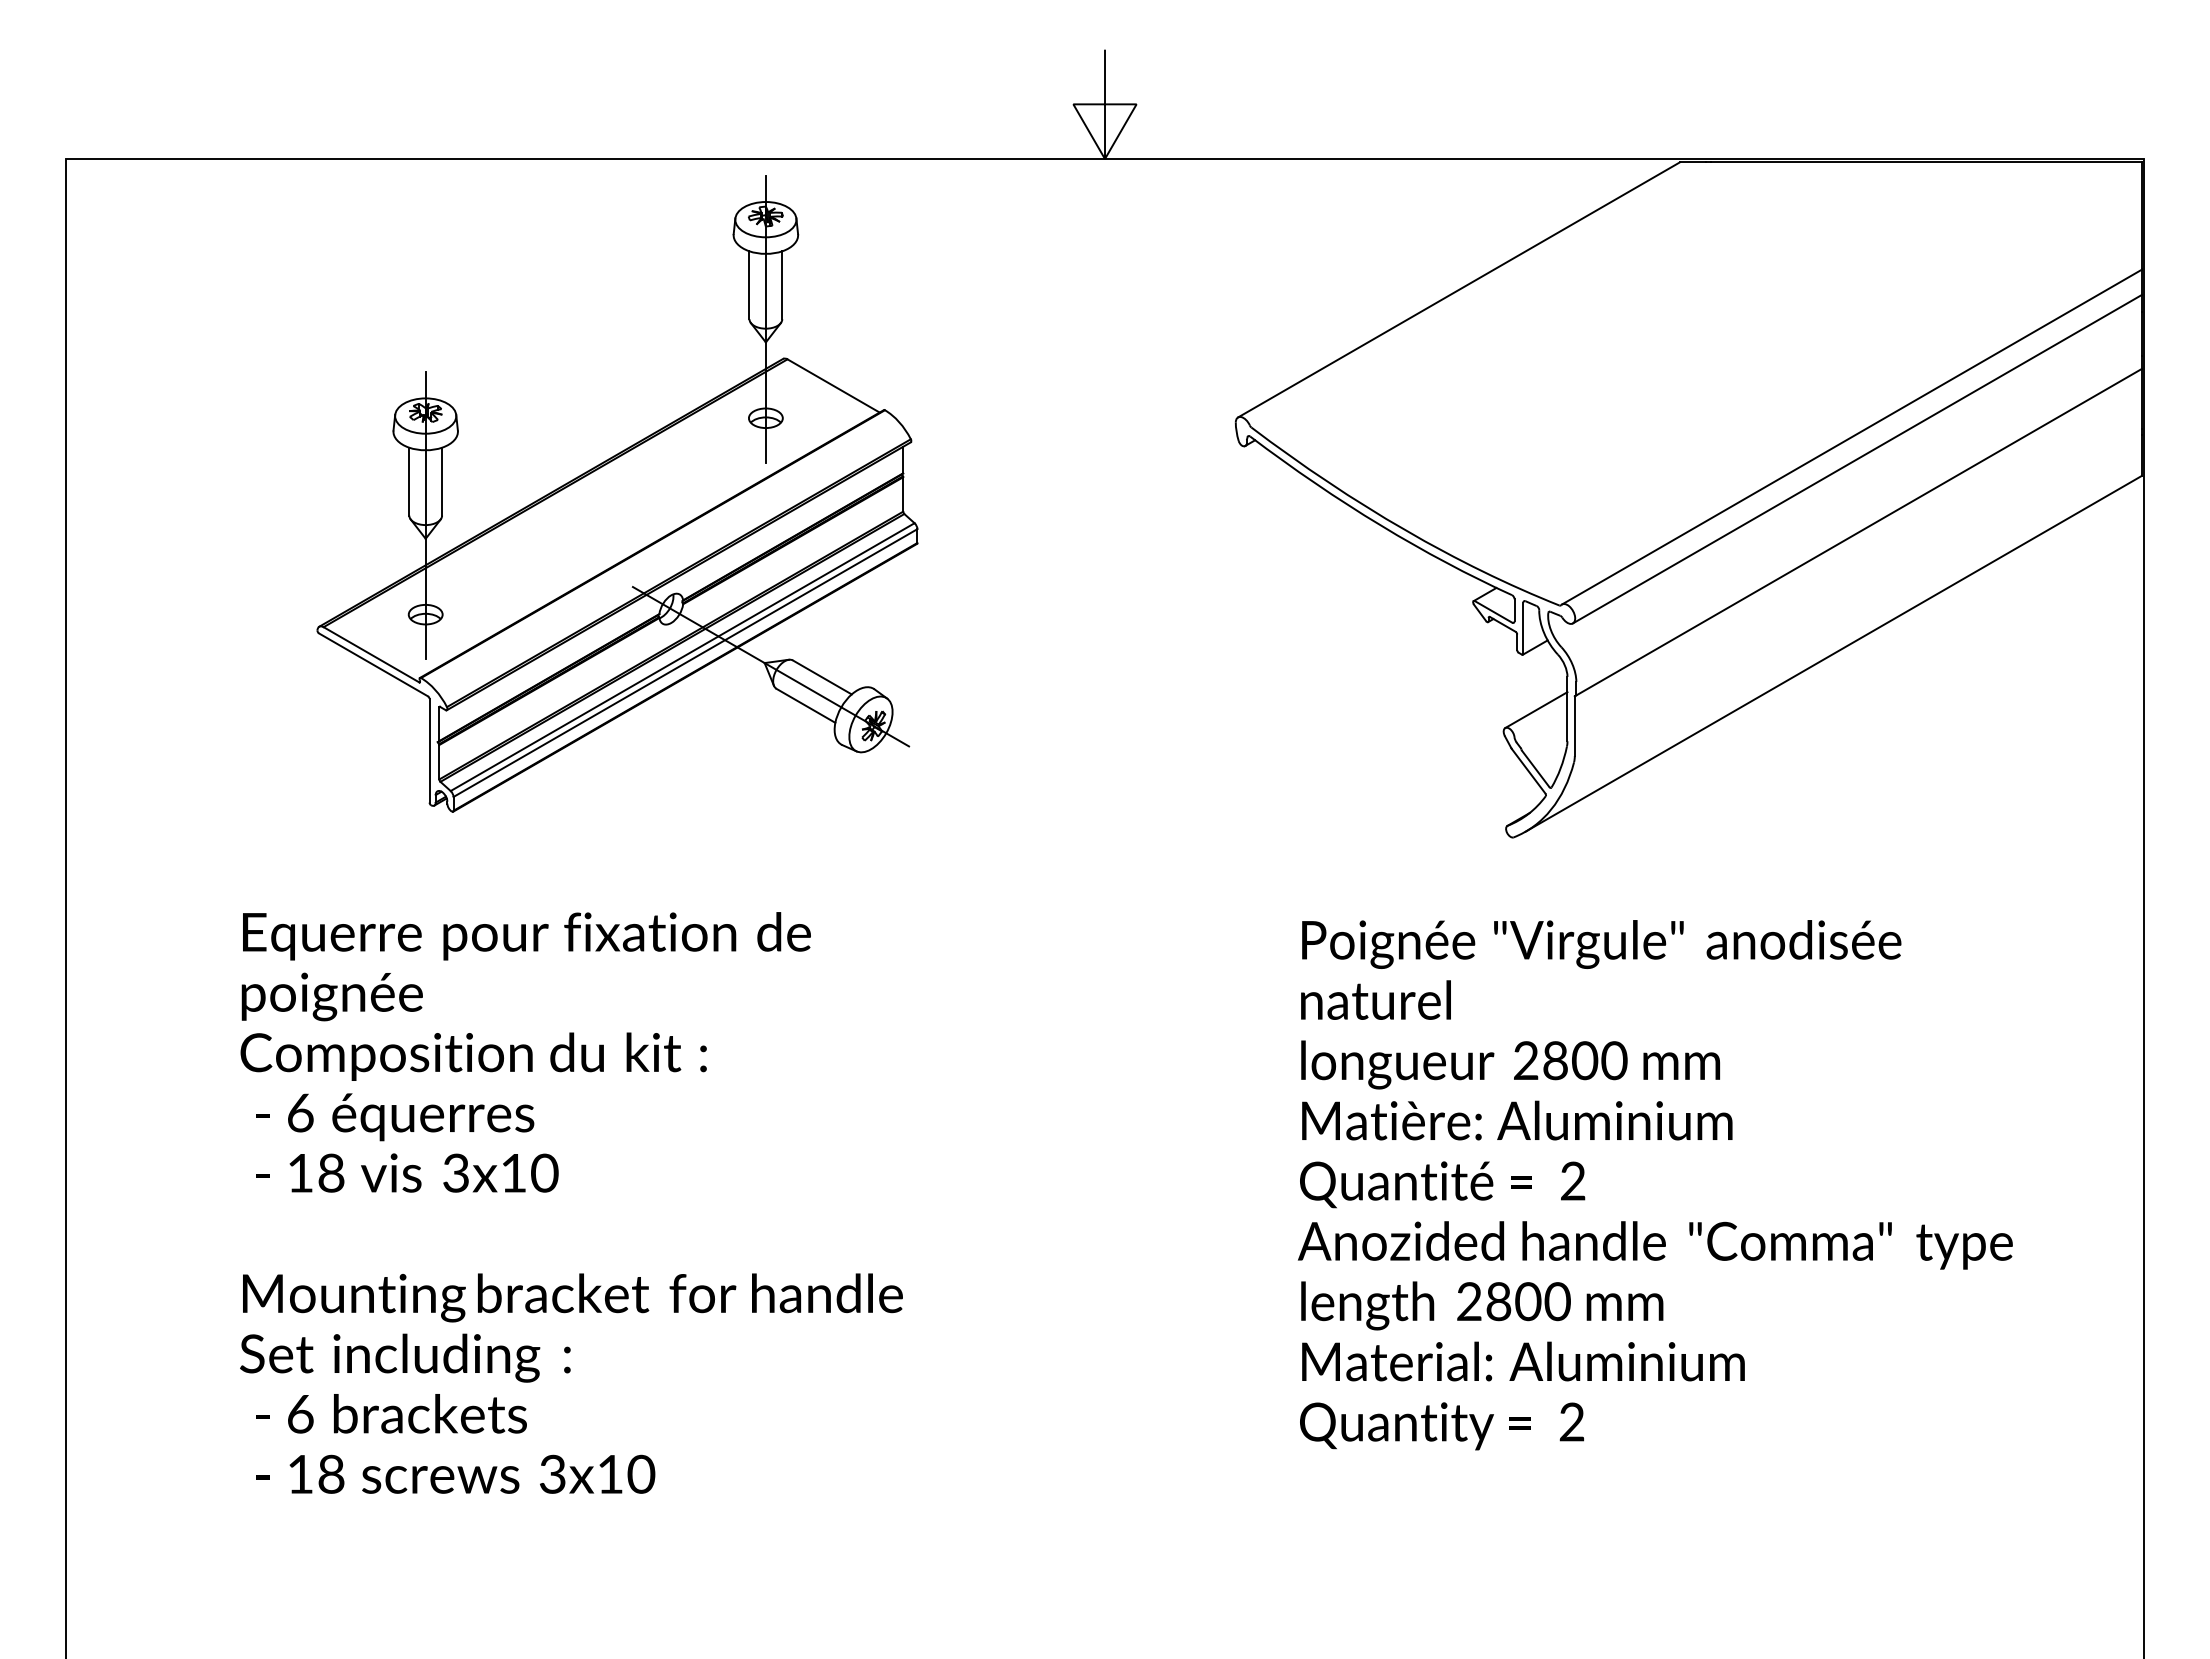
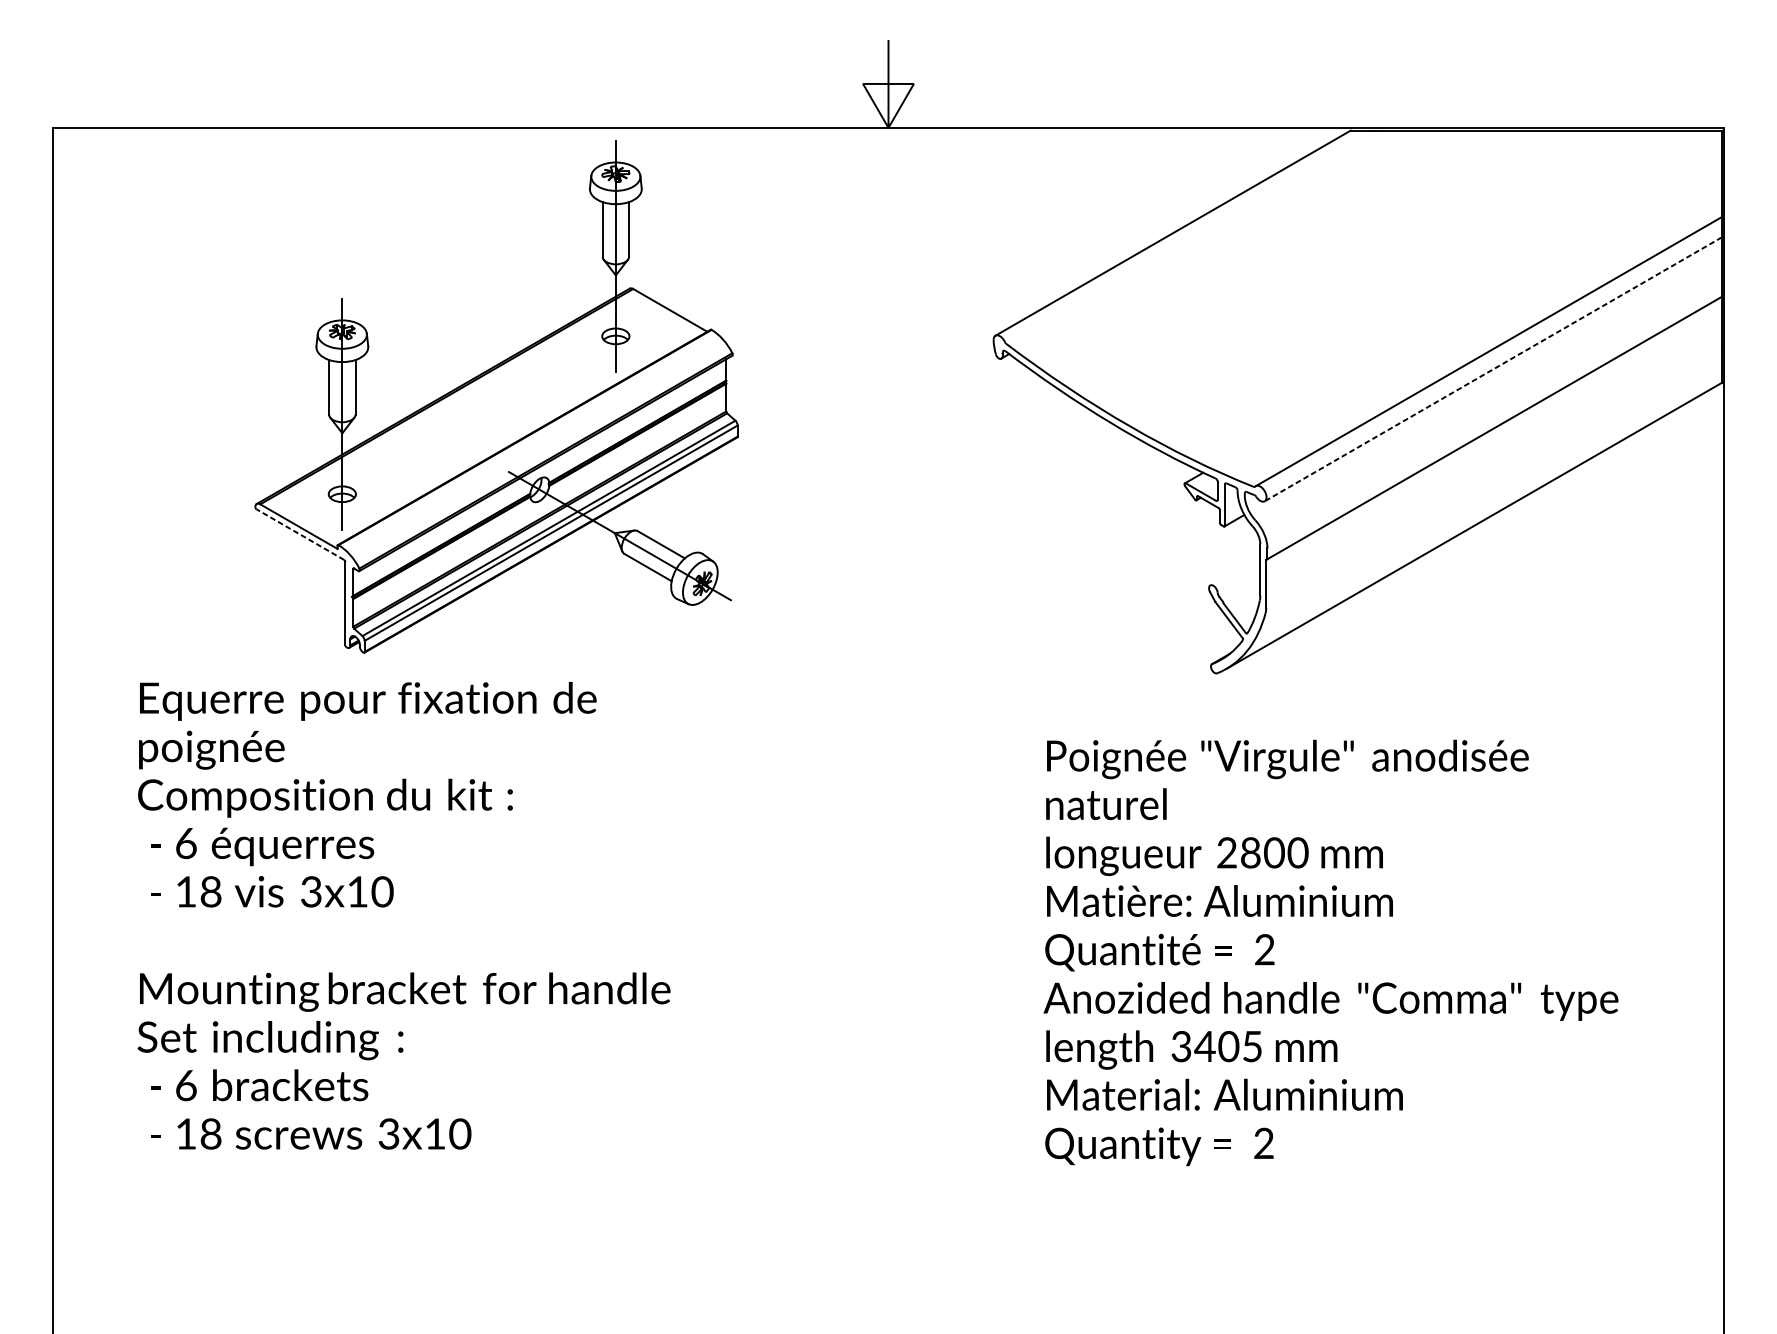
line: (1856, 459) -> (1492, 369), solid -> dashed
line: (373, 664) -> (300, 534), solid -> dashed
line: (1536, 710) -> (1235, 571), removed
text: (571, 1202) -> (404, 915), moved
text: (1513, 1301) -> (1216, 1046), 2800 -> 3405

